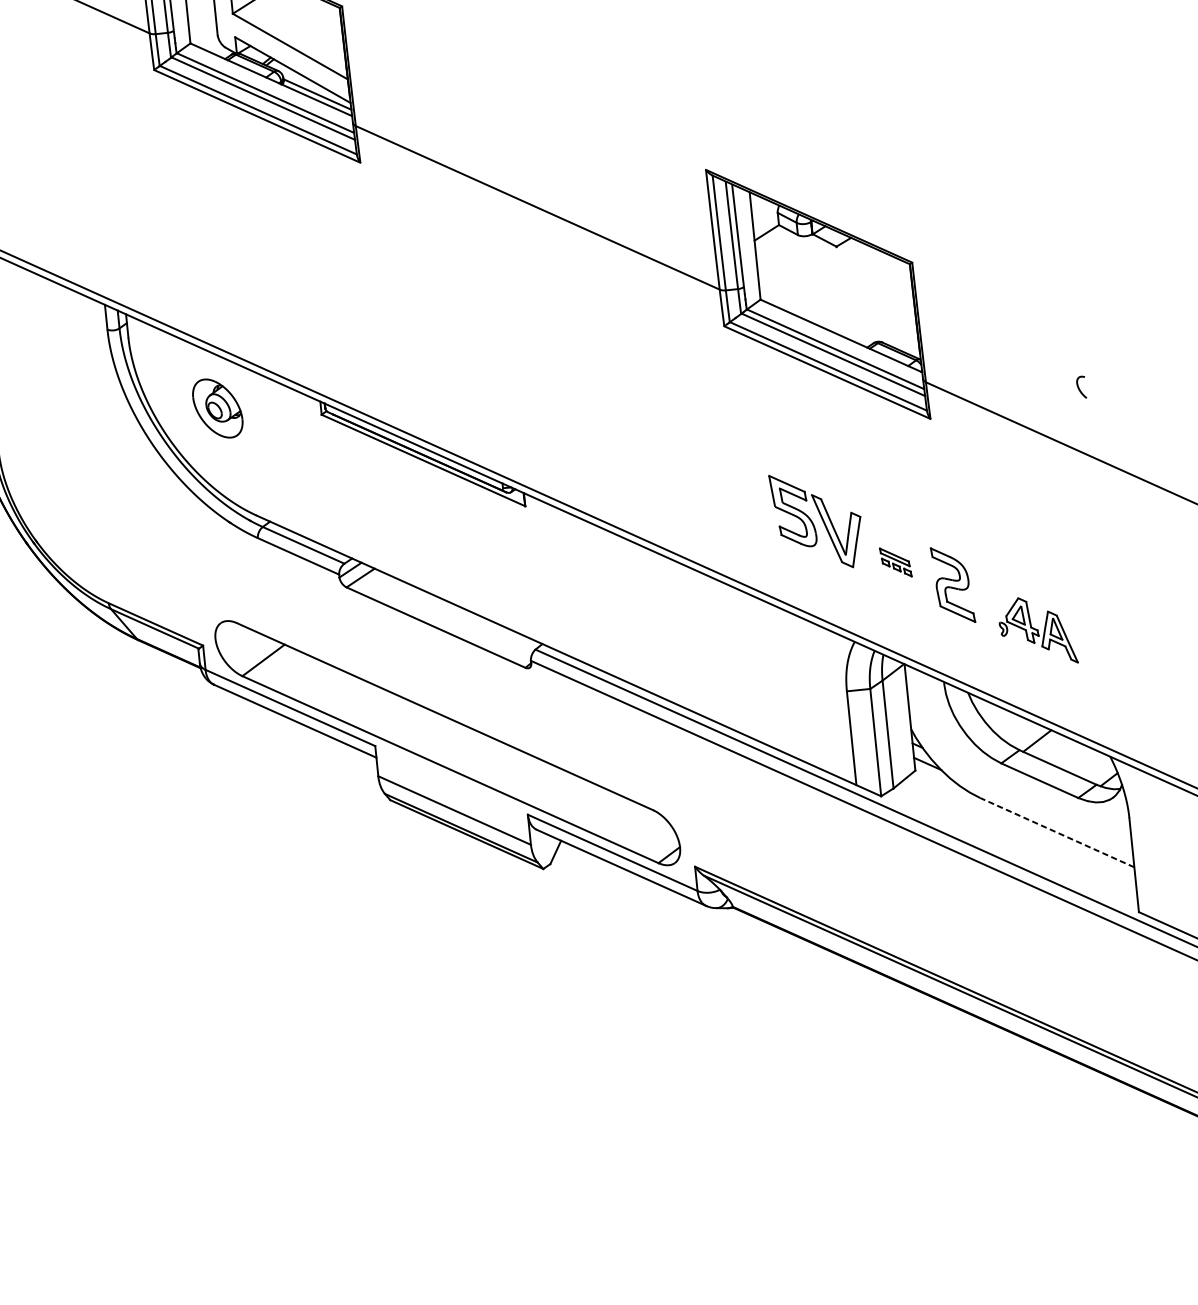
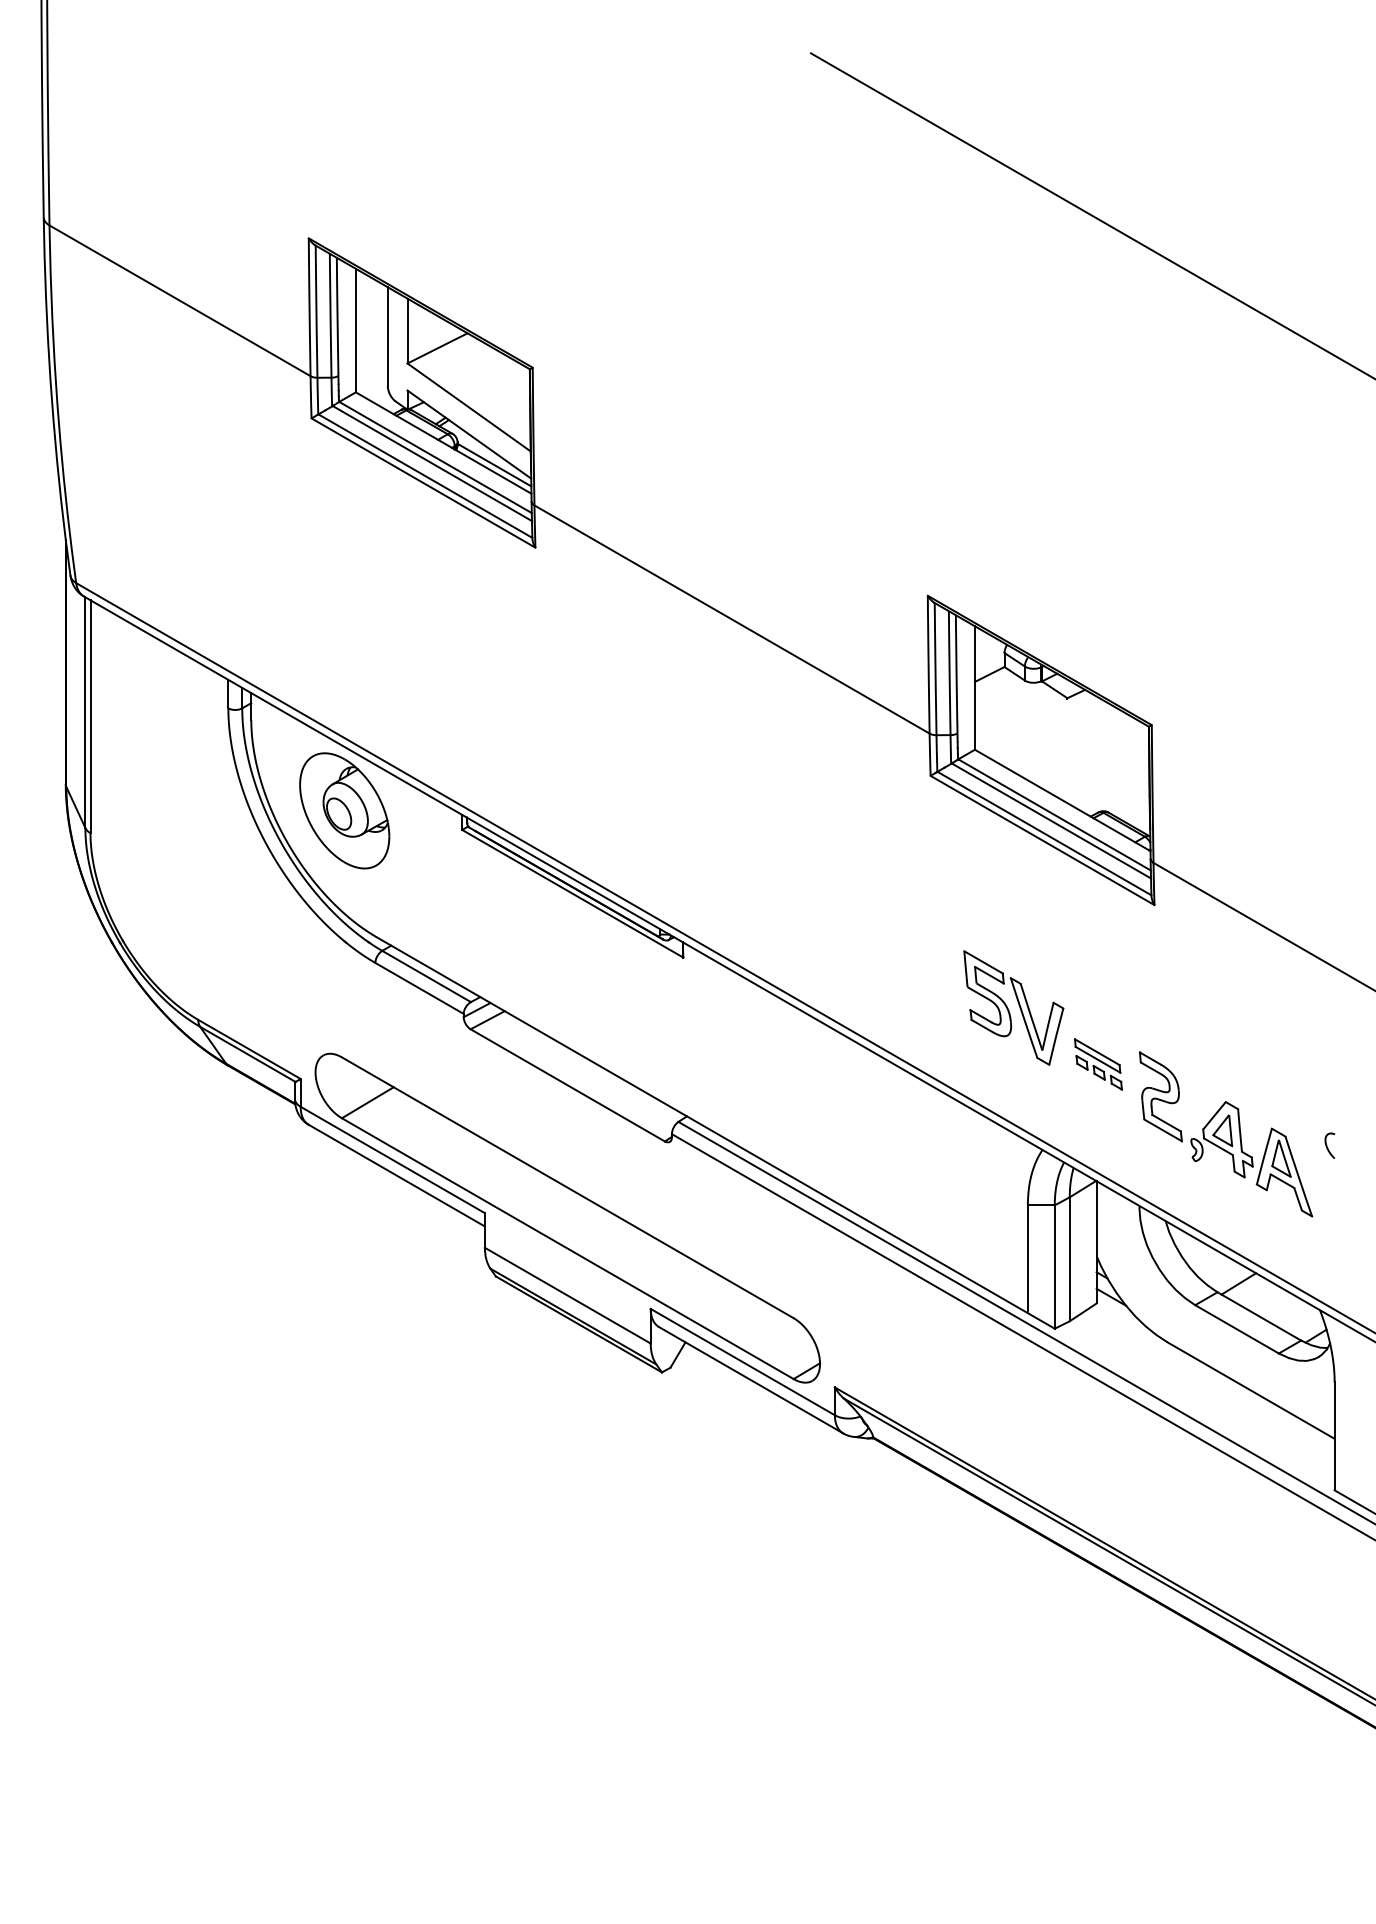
curve: (1079, 387) -> (1327, 1145), moved
part: (217, 408) -> (344, 810), size x1.67
part: (895, 562) -> (1098, 1064), size x1.43
part: (1037, 631) -> (1251, 1159), size x1.43
line: (1056, 832) -> (1250, 1390), dashed -> solid

